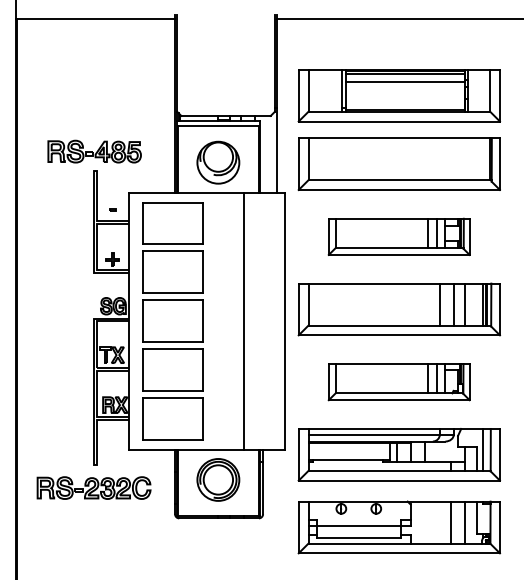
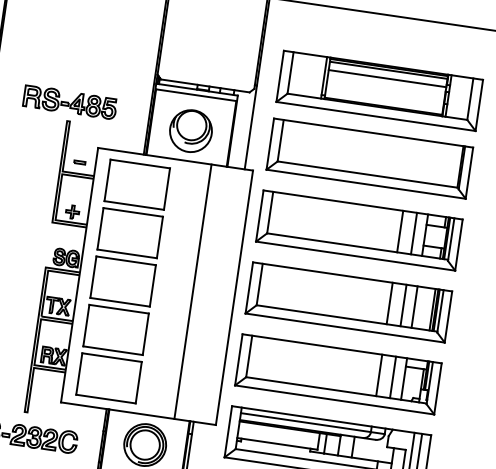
part: (112, 209) -> (79, 162), size x1.67
part: (398, 236) -> (358, 230), size x1.43
part: (398, 381) -> (337, 373), size x1.43

